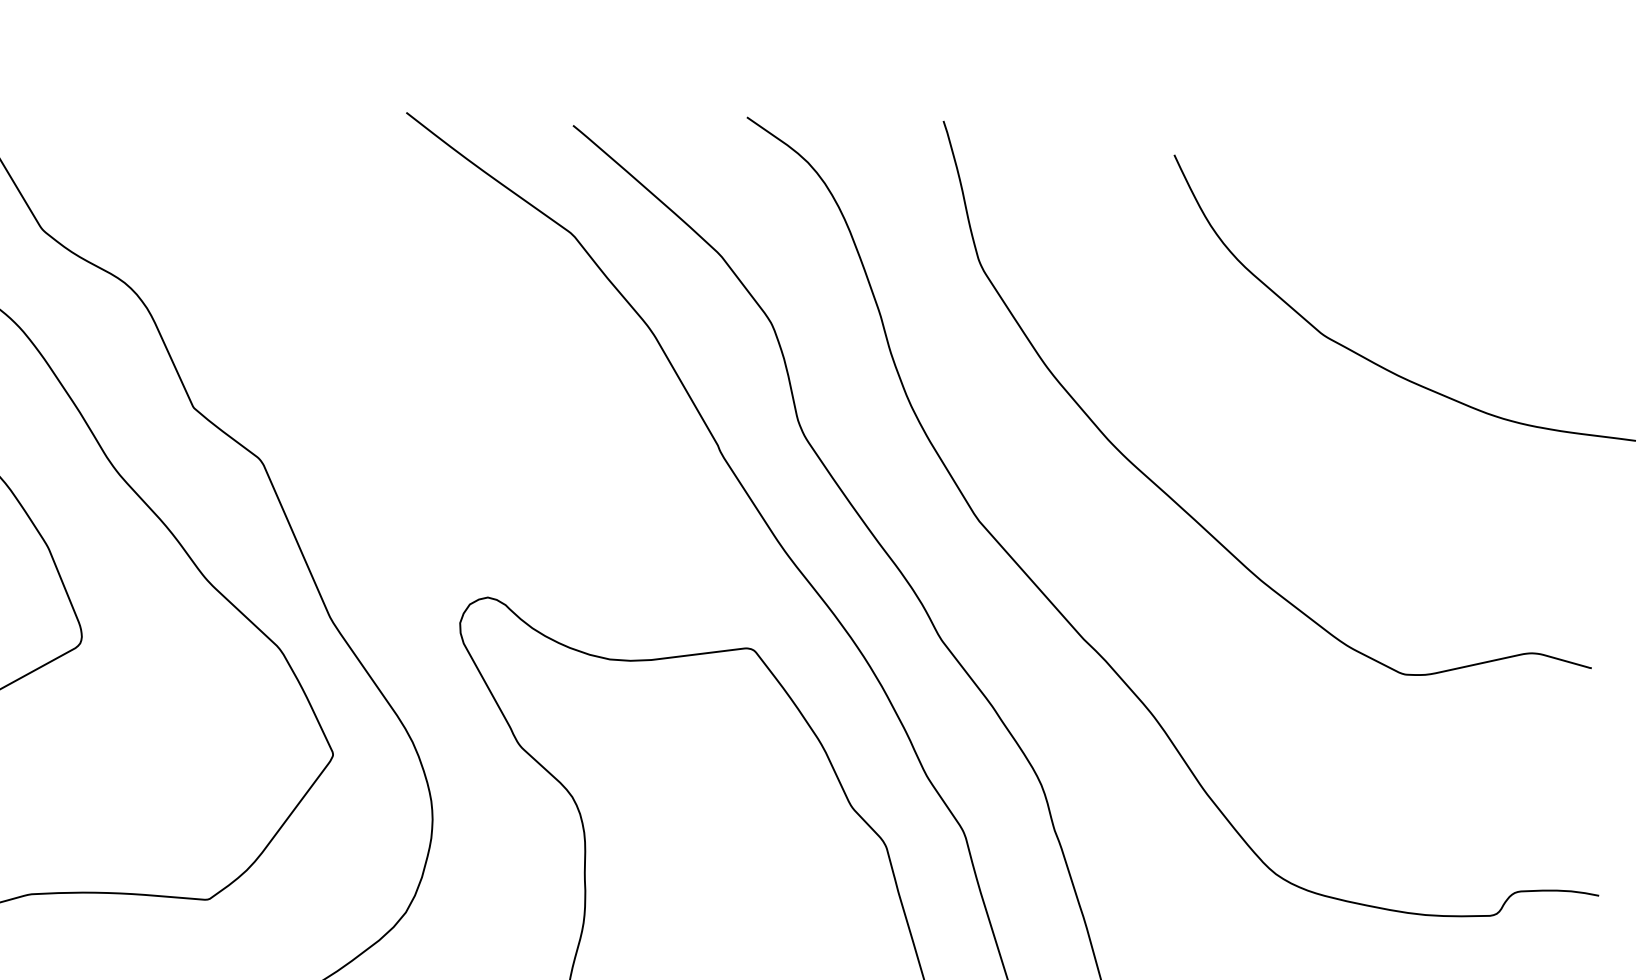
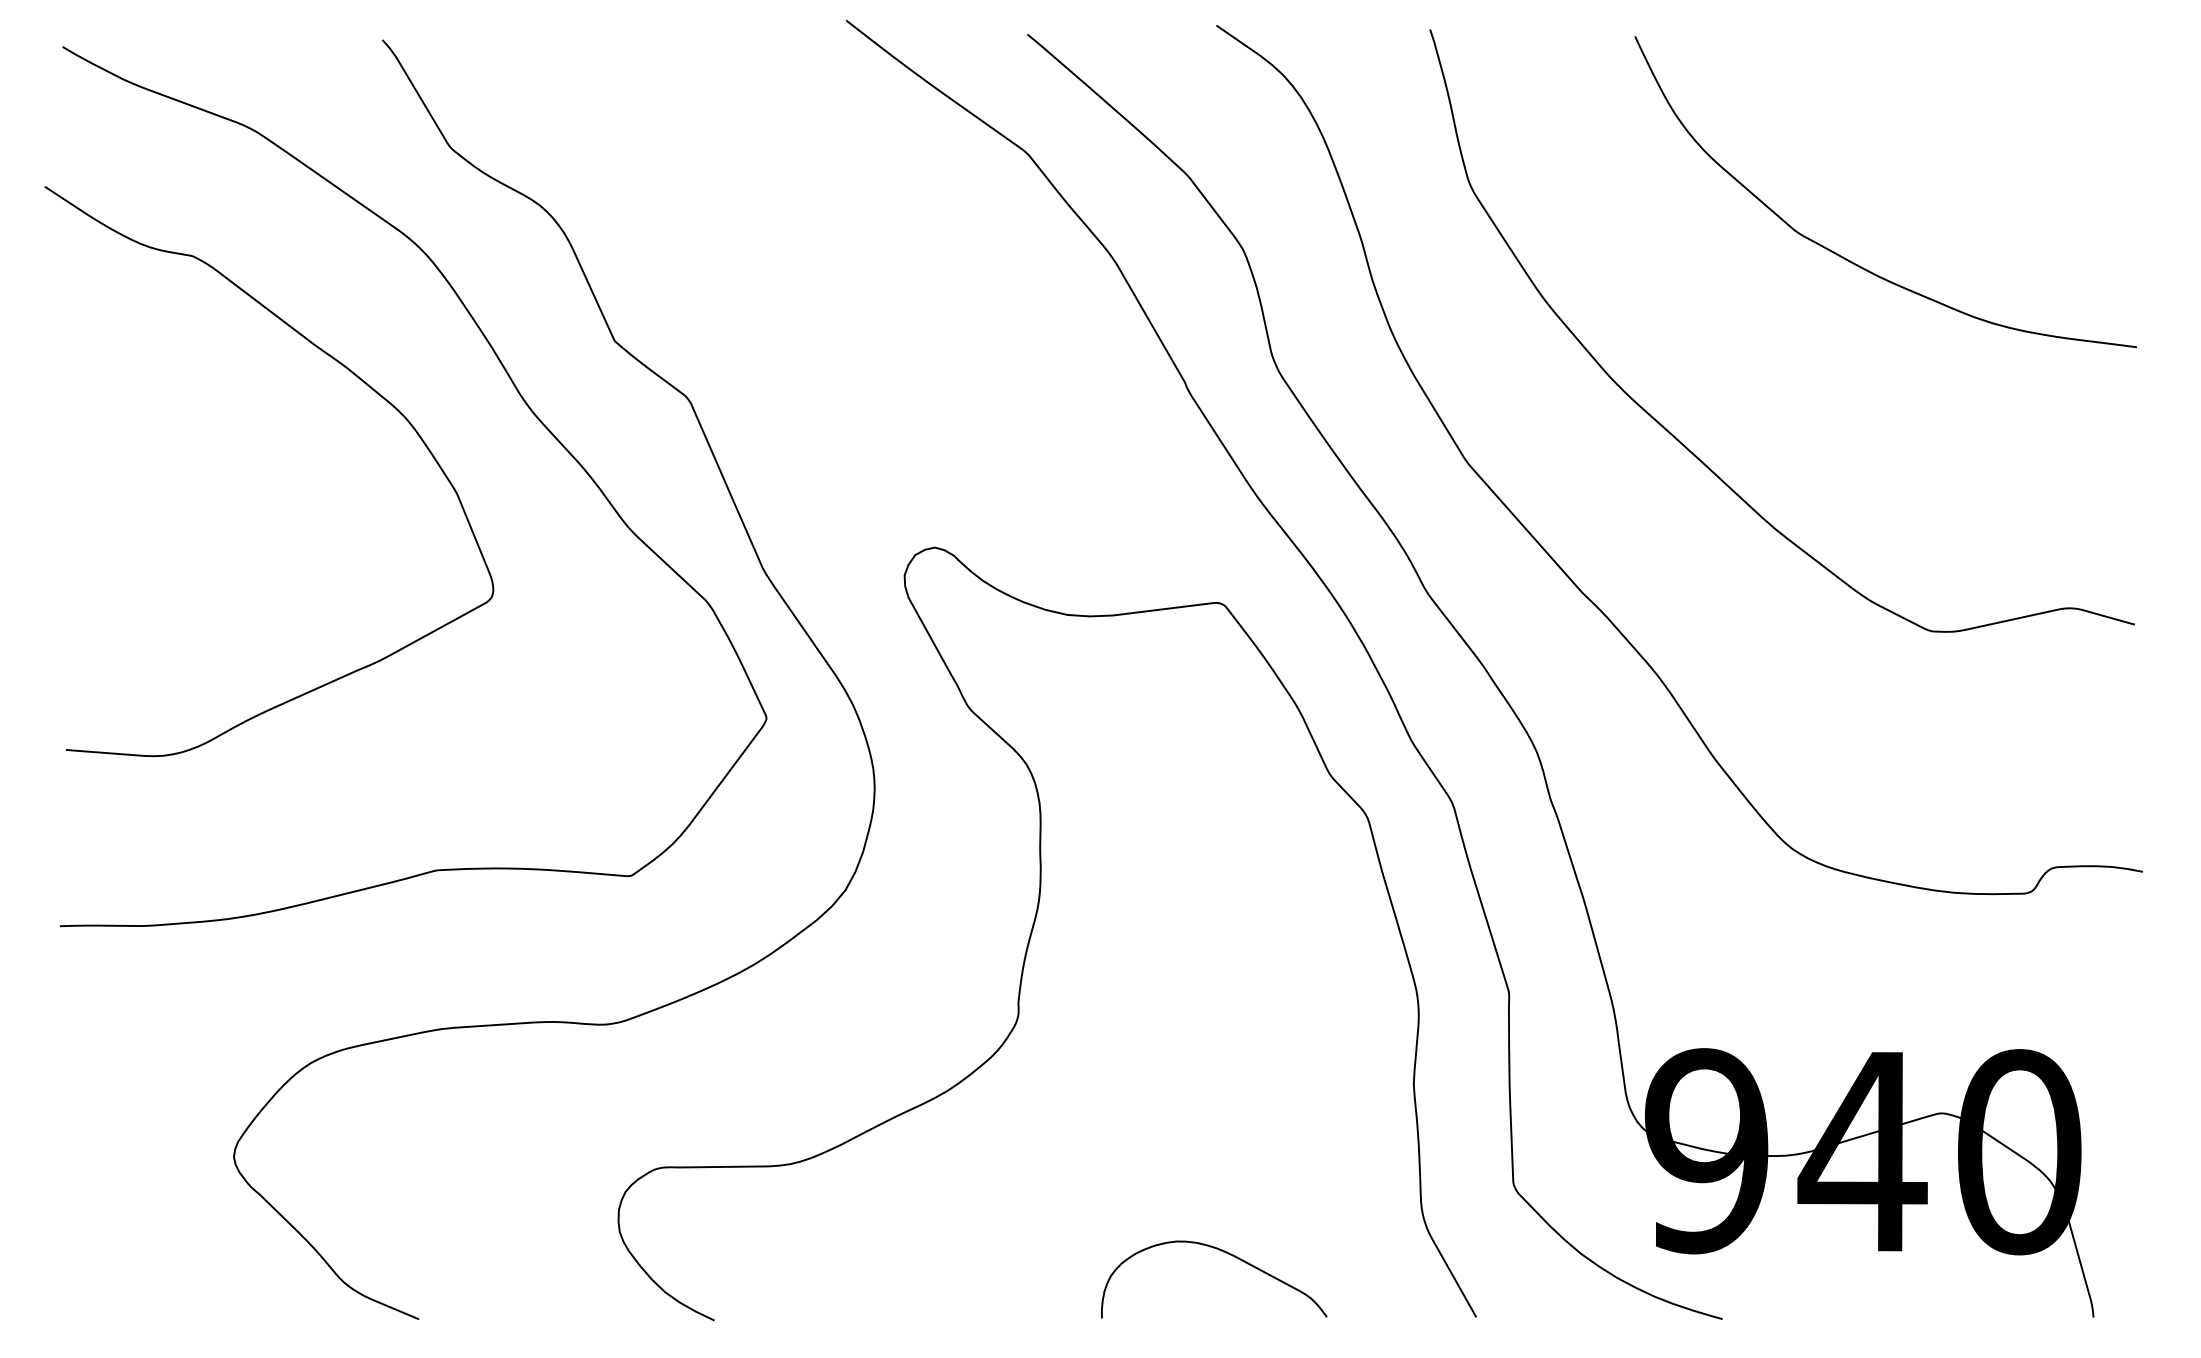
curve: (1367, 358) -> (1845, 257), moved

